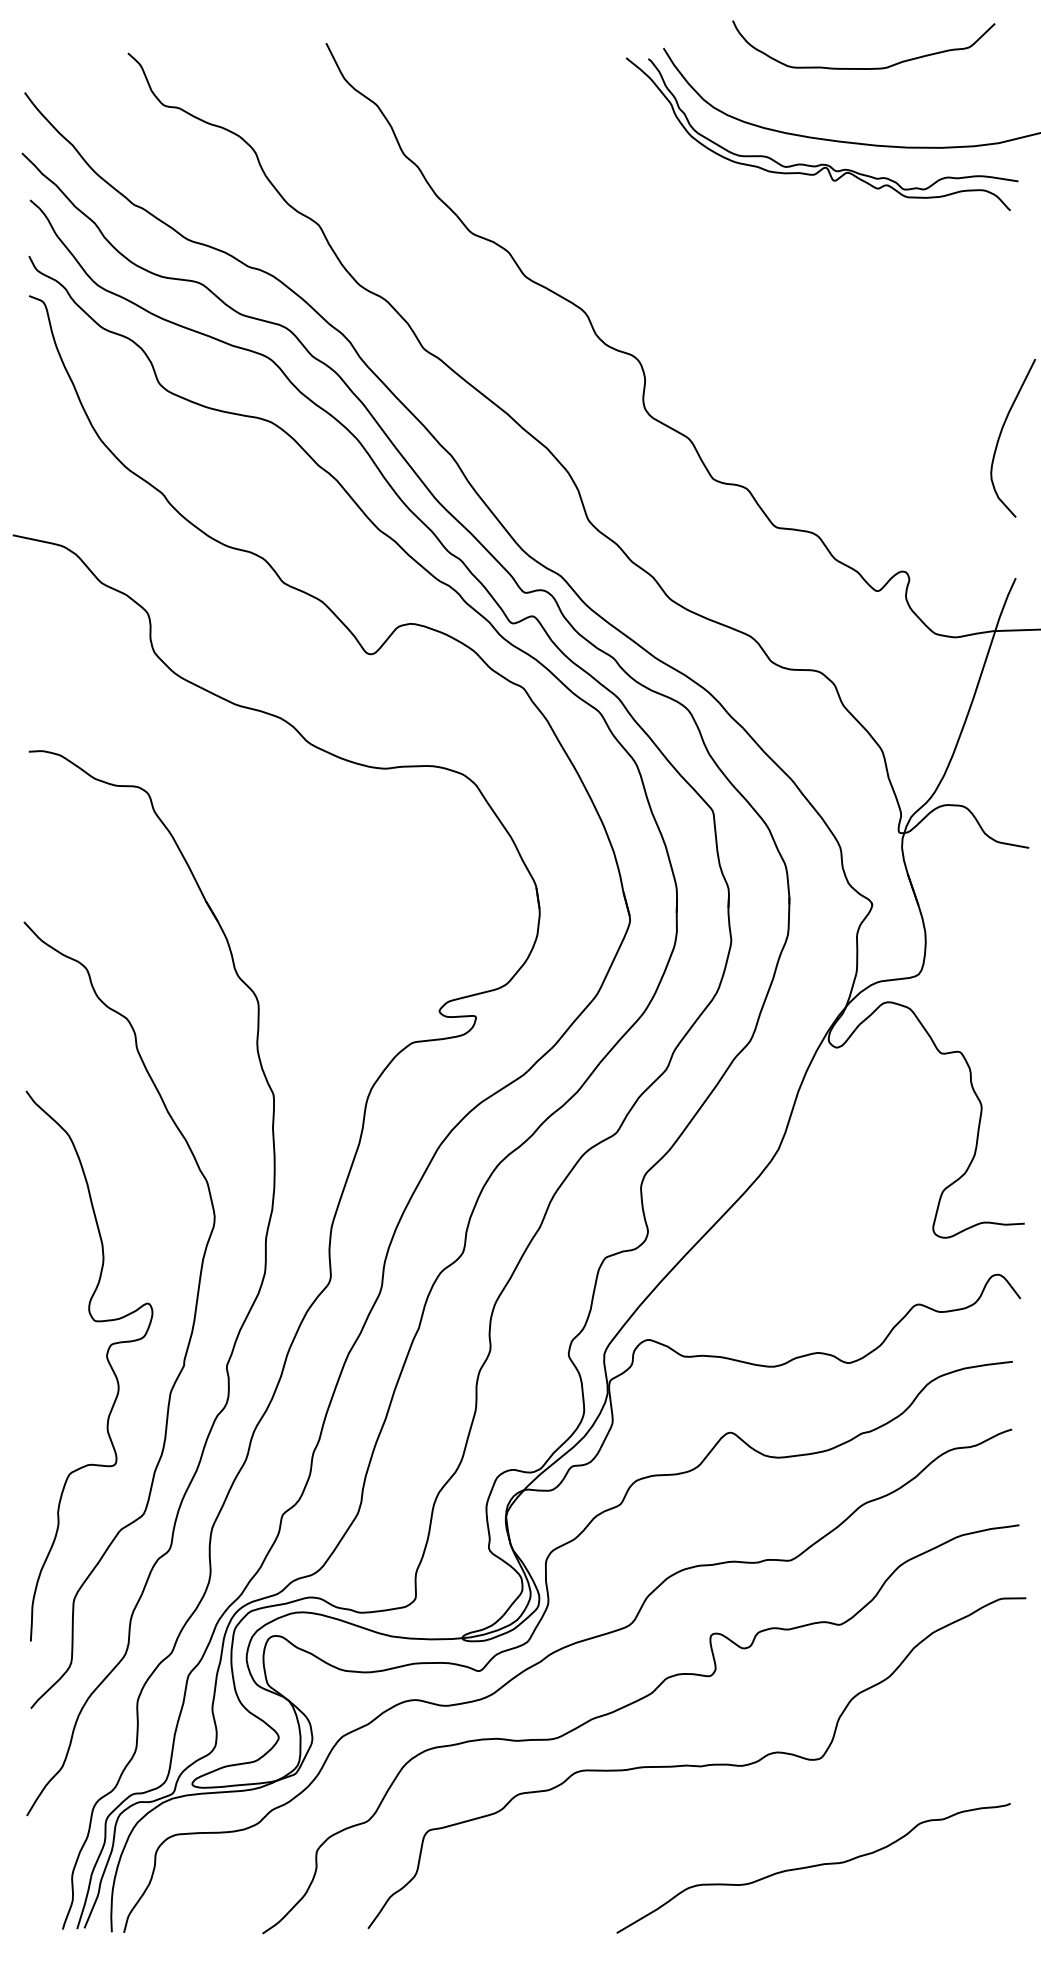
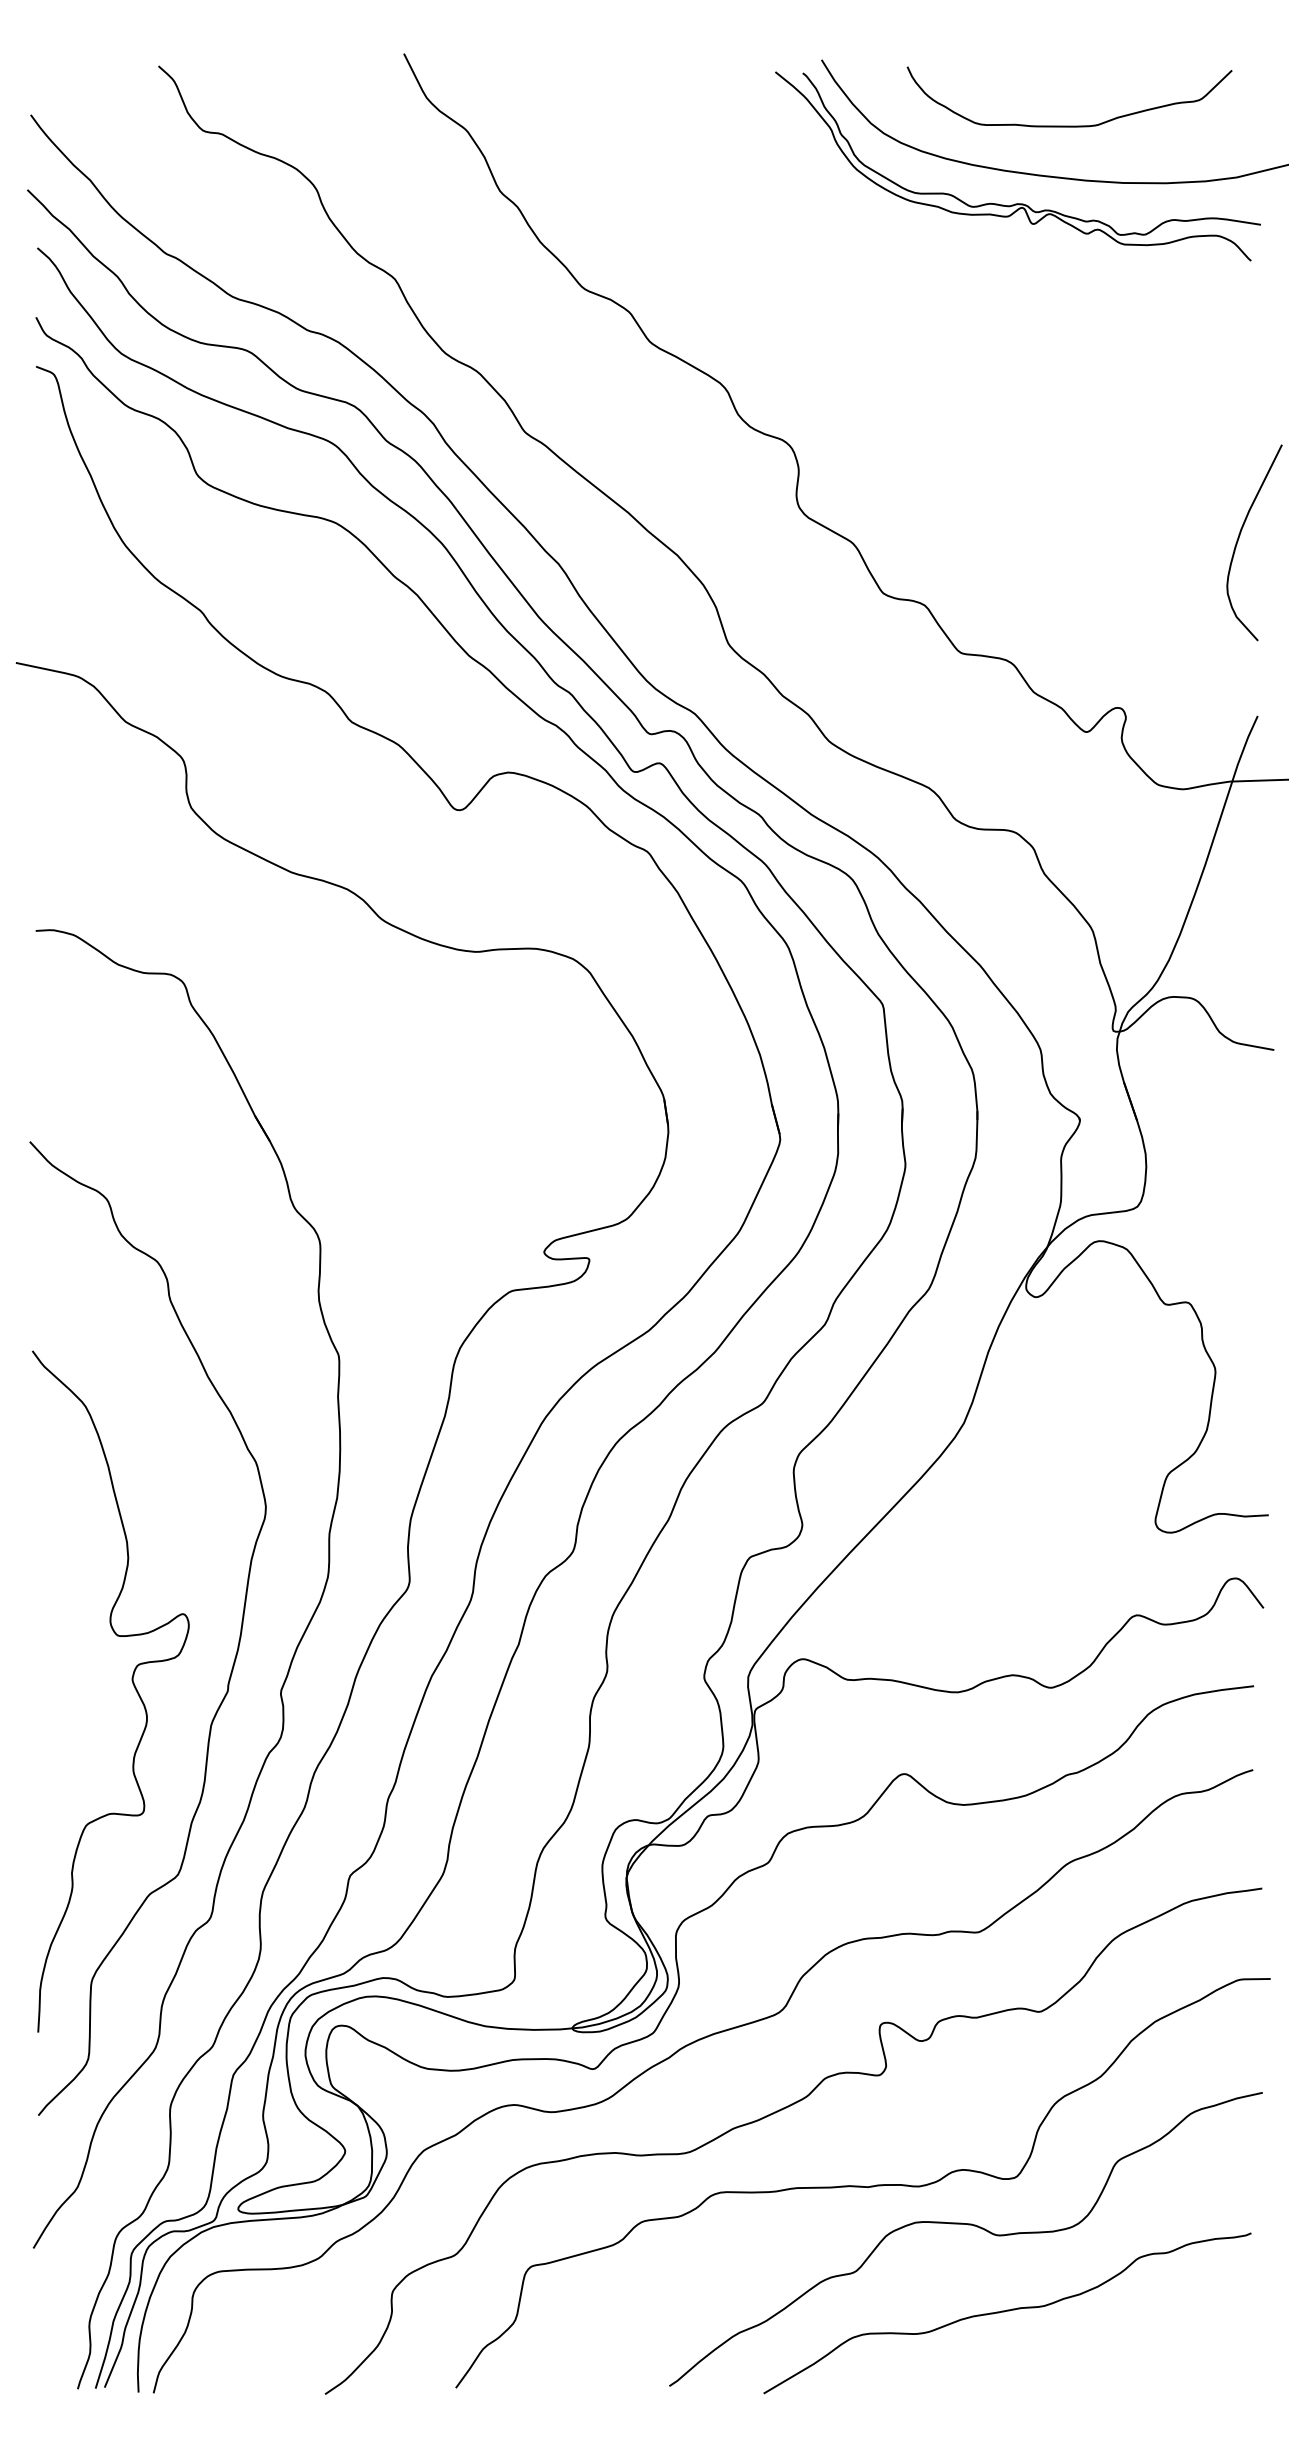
curve: (863, 68) -> (1069, 125), moved
curve: (782, 1797) -> (968, 2225), added

